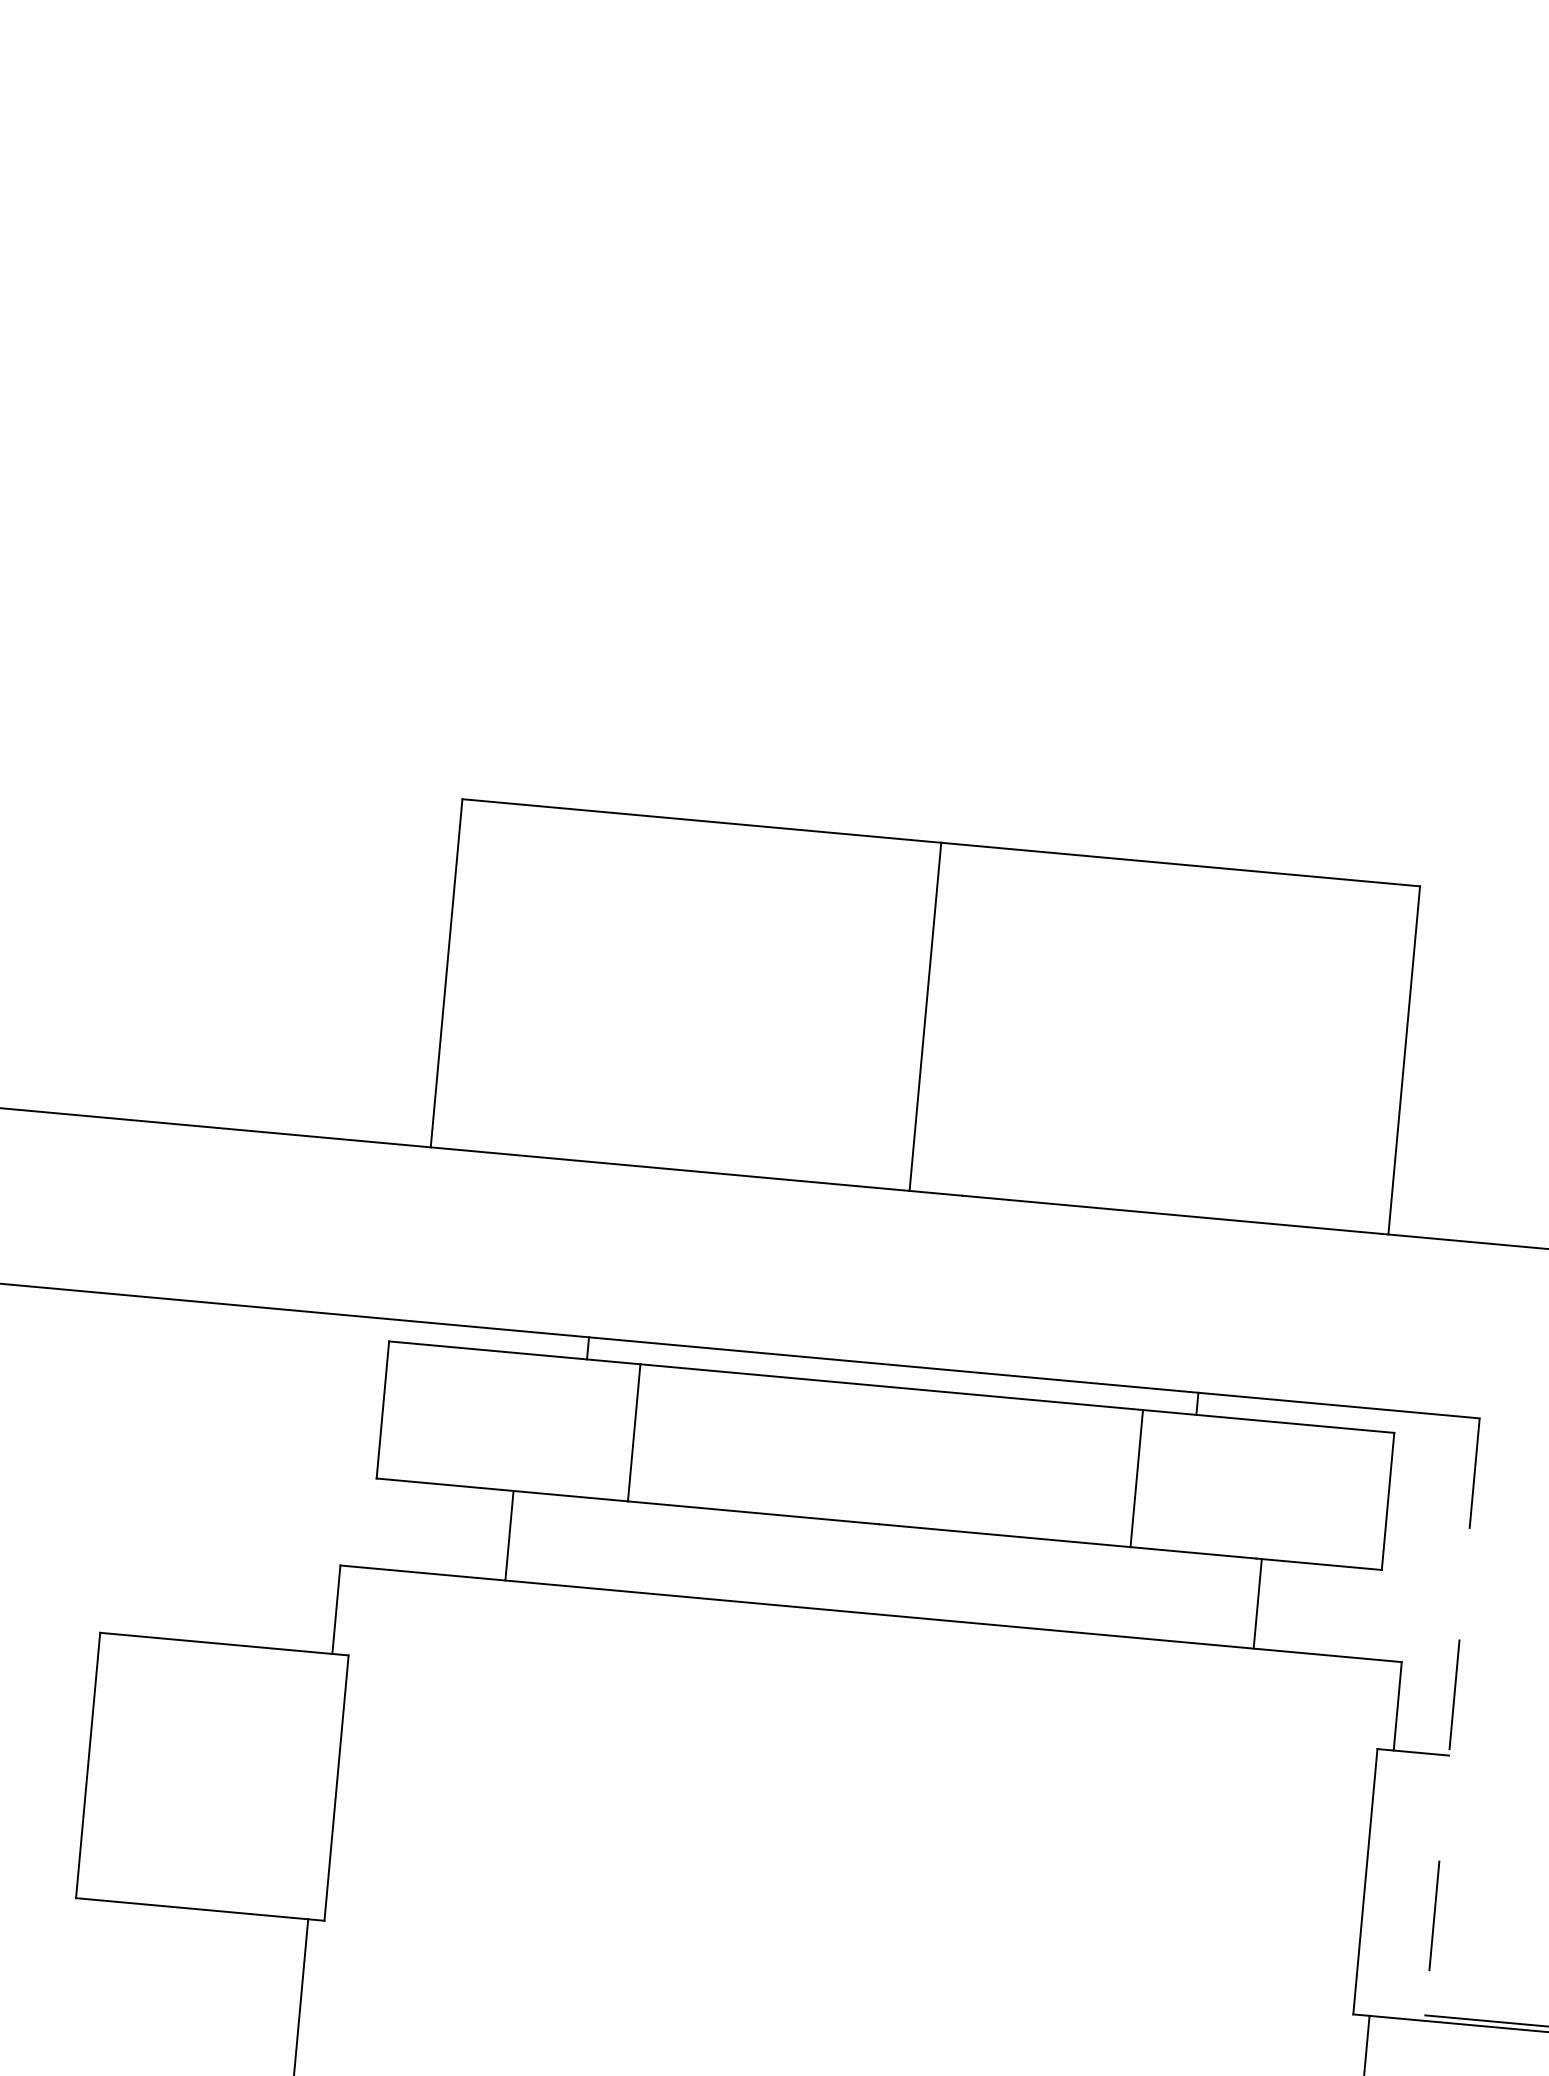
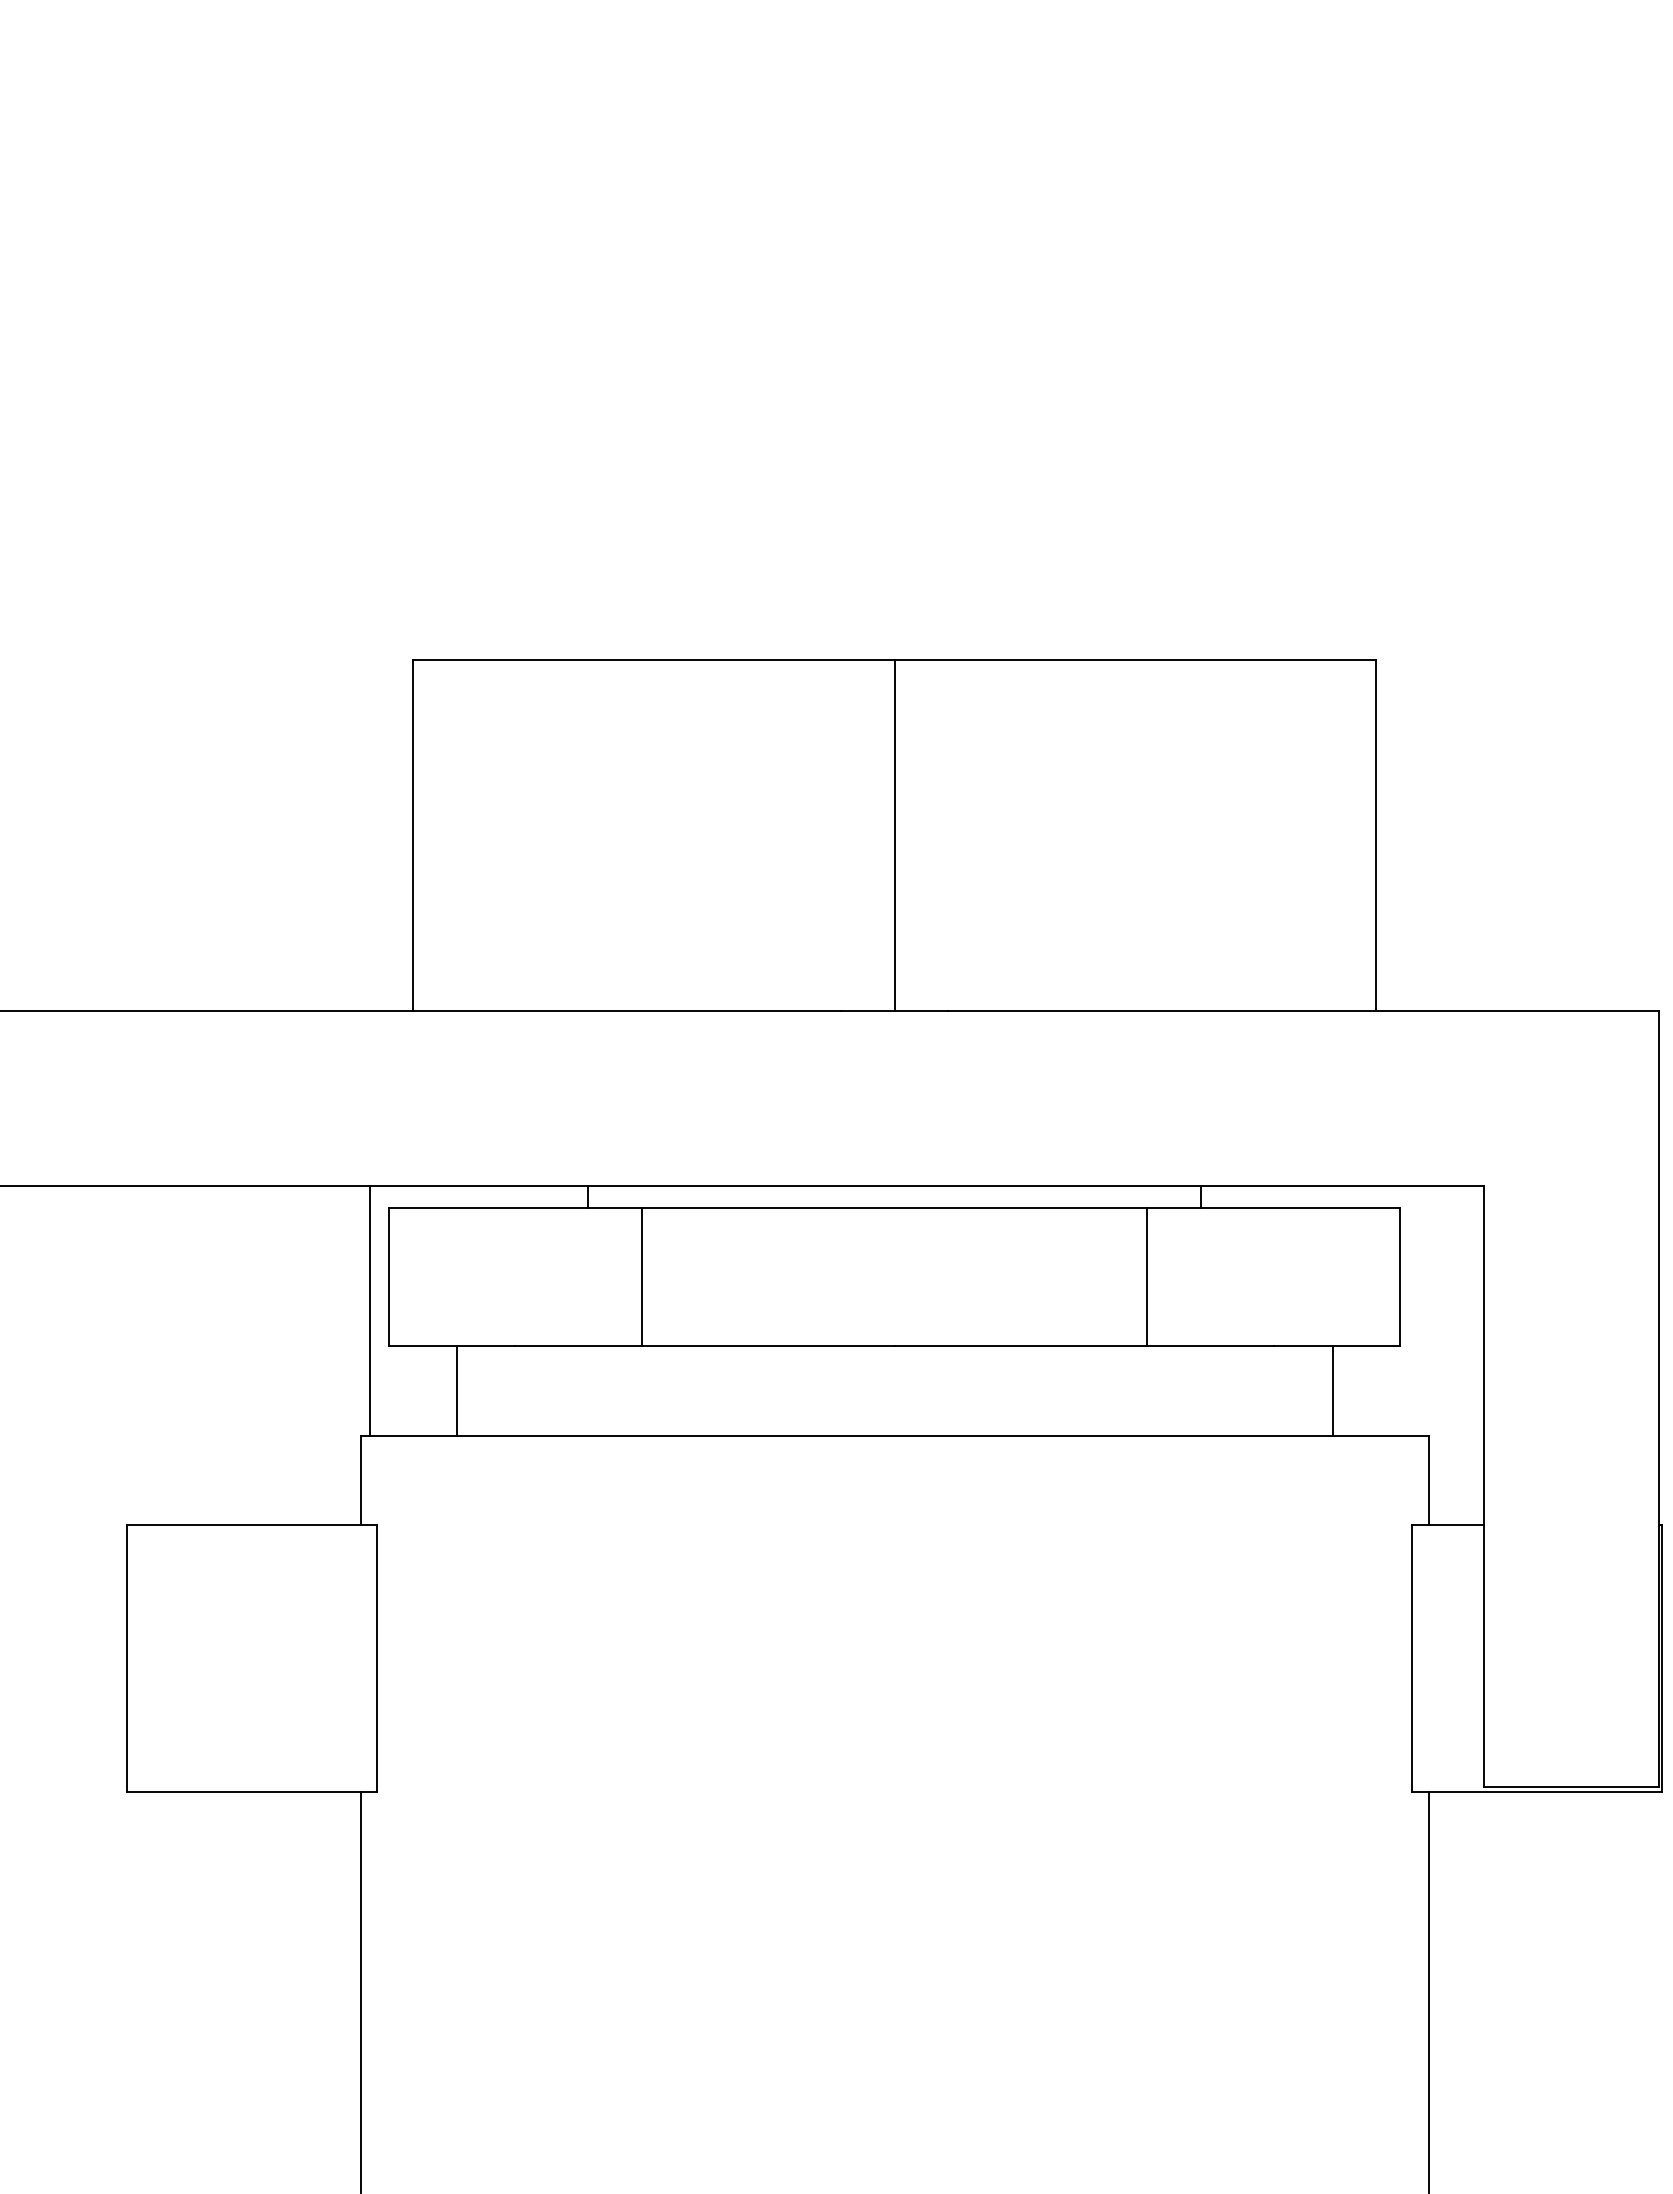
line: (360, 1441) -> (369, 1310), added
line: (509, 1536) -> (456, 1391), moved
line: (1257, 1604) -> (1332, 1391), moved
line: (1452, 1717) -> (1484, 1486), dashed -> solid

